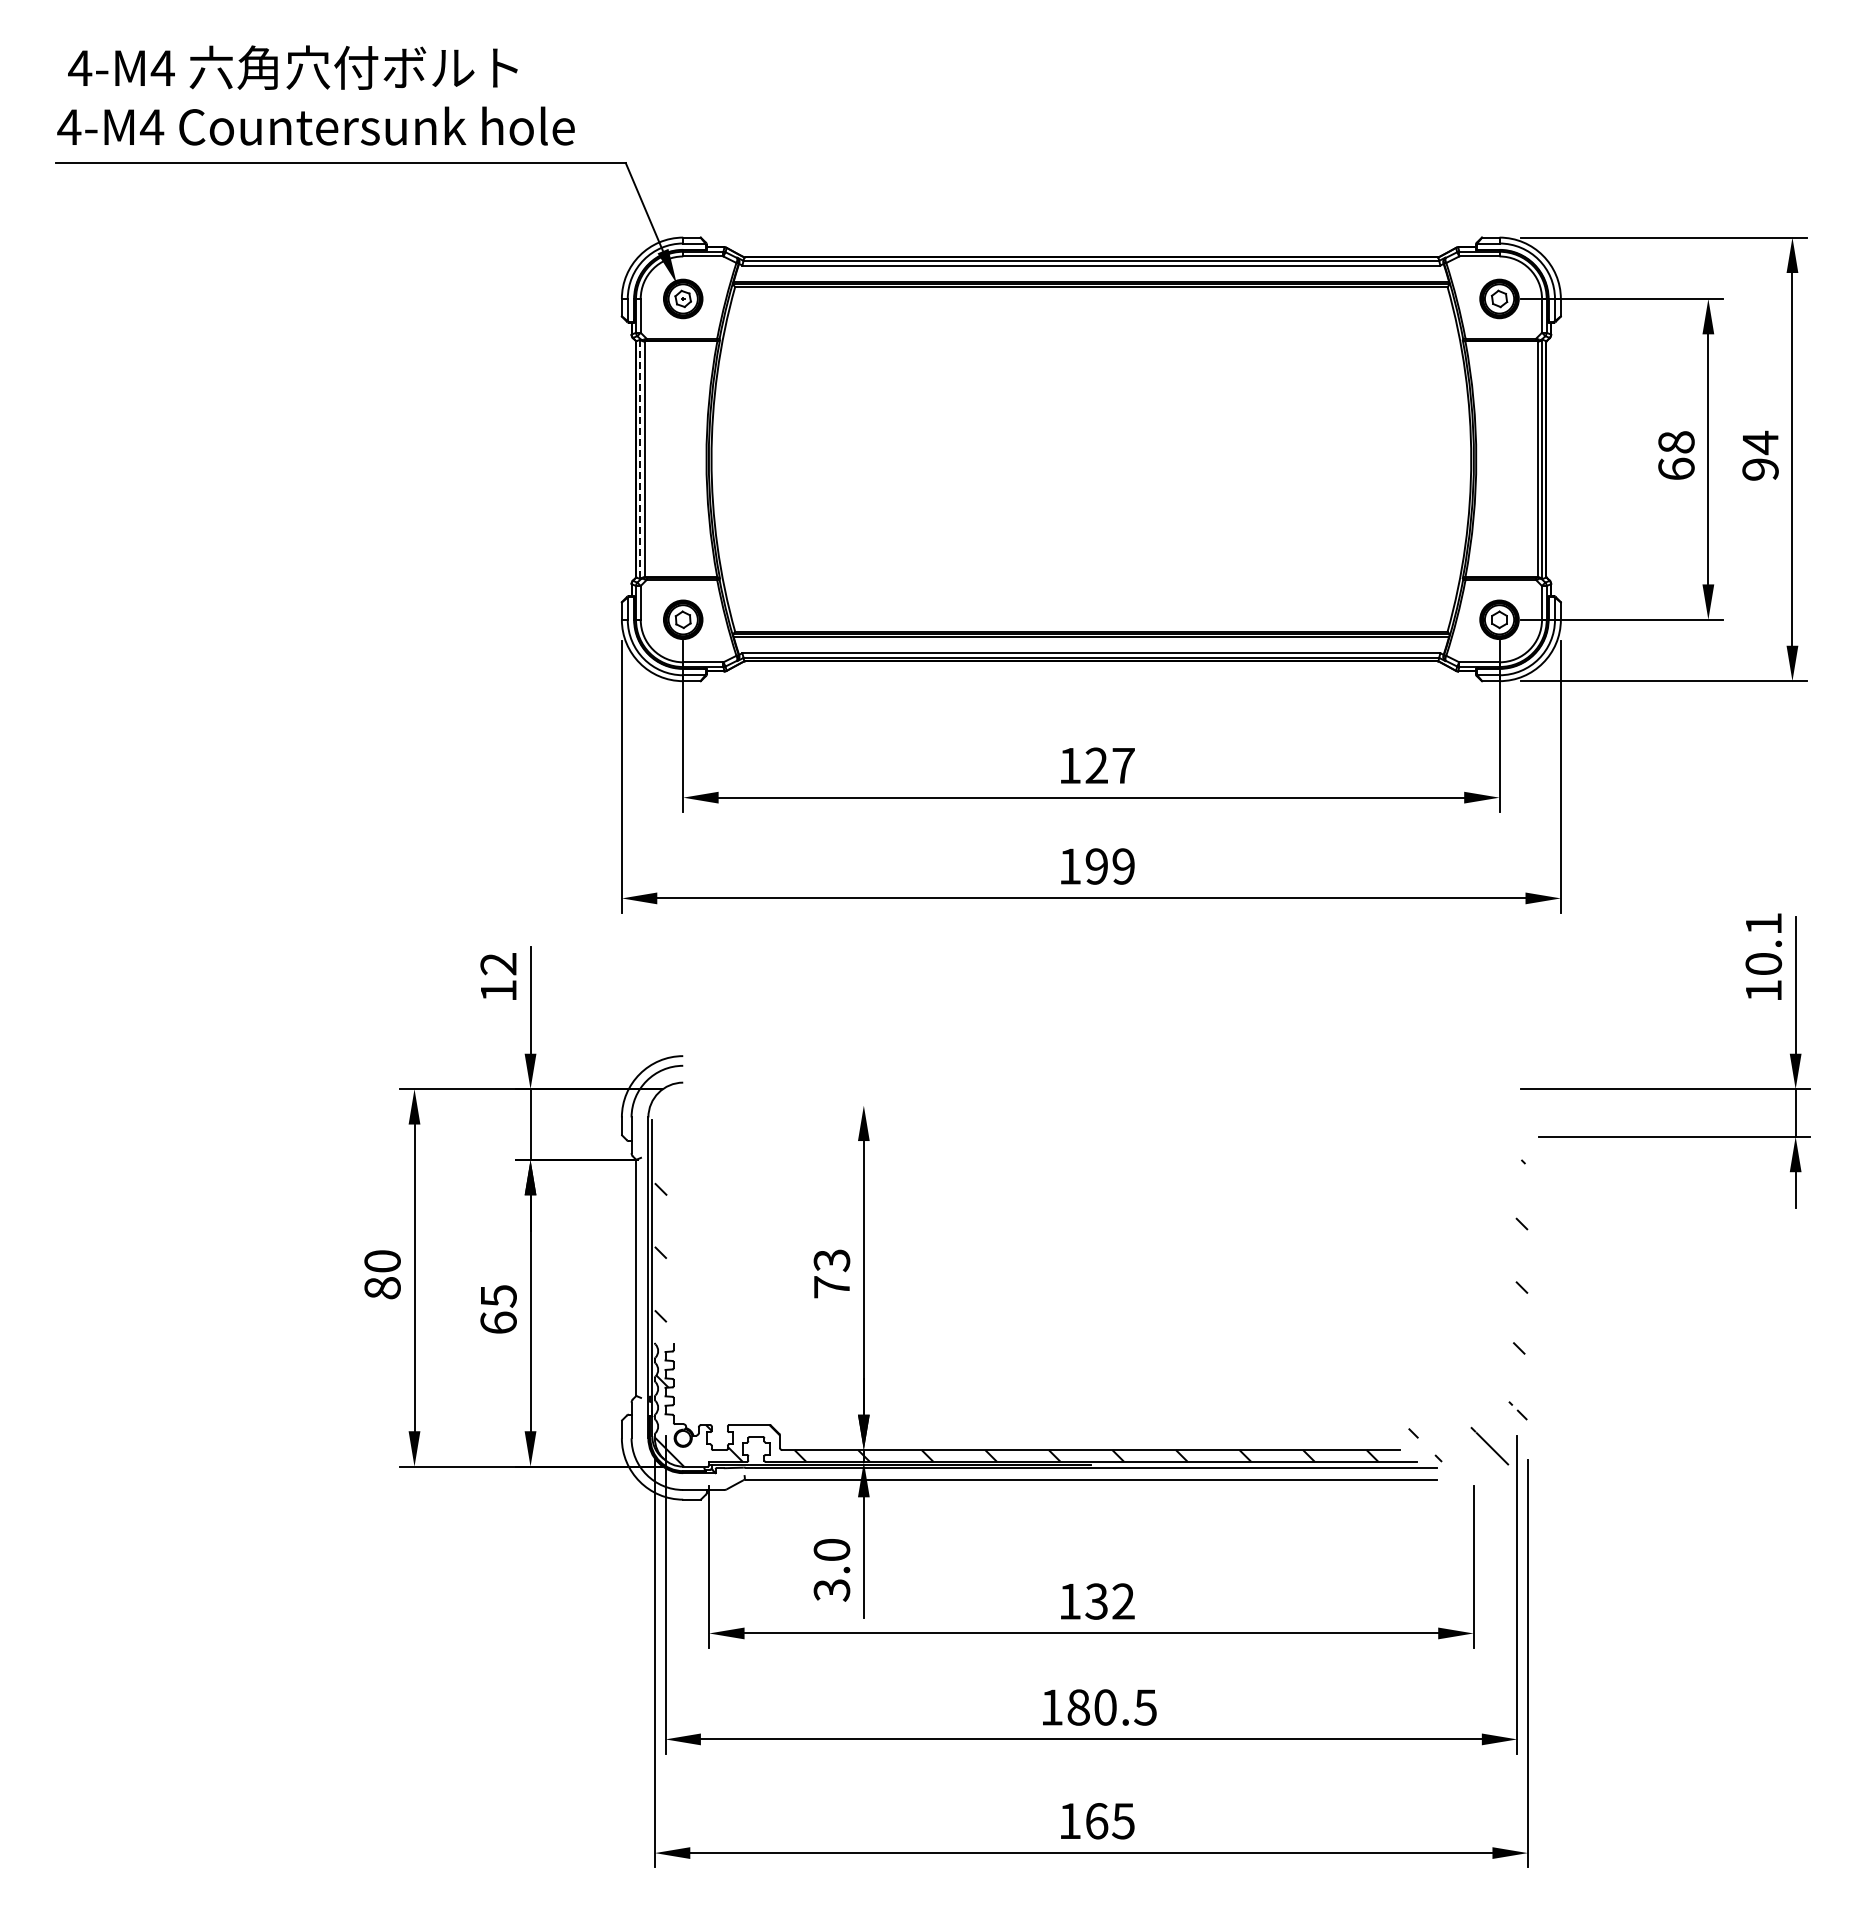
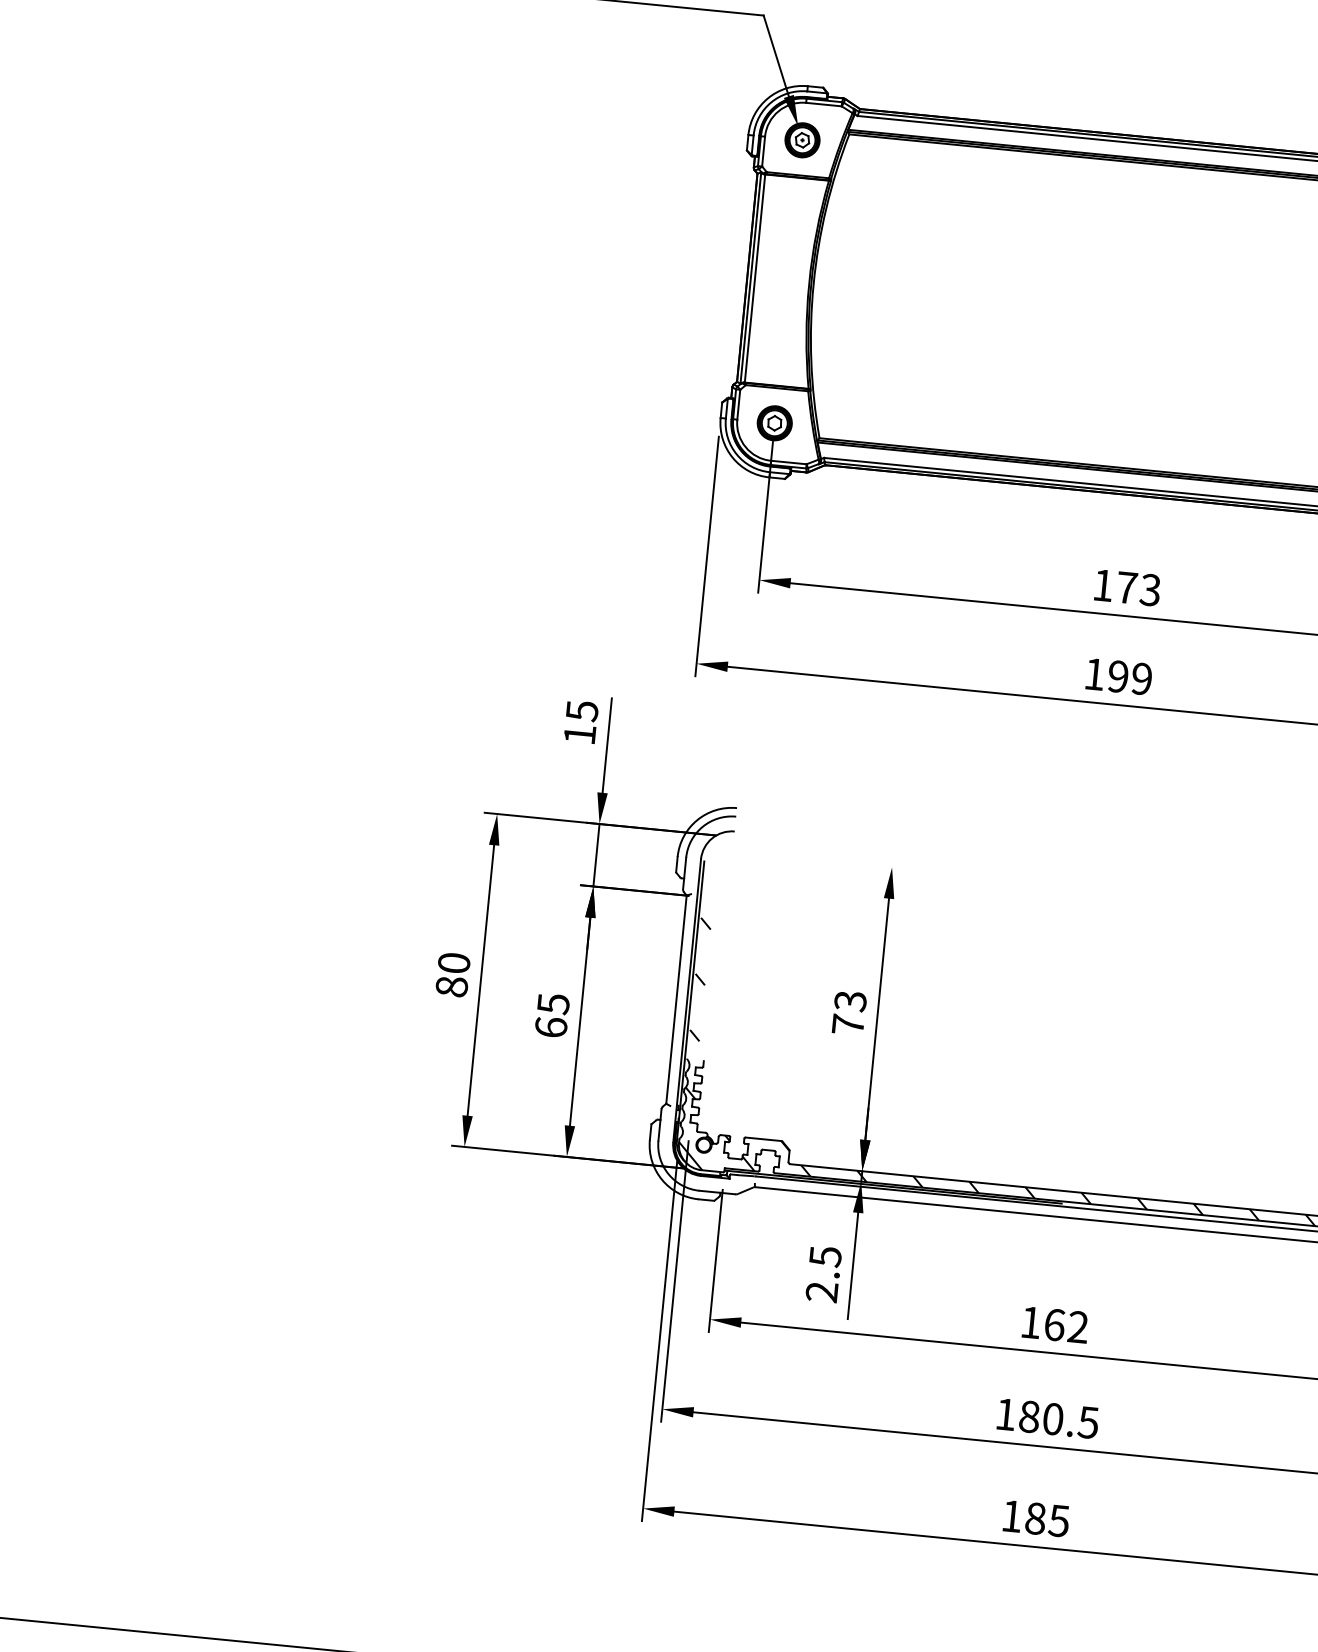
line: (640, 459) -> (750, 278), dashed -> solid
text: (1109, 765) -> (1138, 588), 127 -> 173
text: (498, 964) -> (582, 711), 12 -> 15
text: (831, 1570) -> (823, 1274), 3.0 -> 2.5
text: (1096, 1601) -> (1054, 1324), 132 -> 162
text: (1096, 1821) -> (1035, 1518), 165 -> 185

